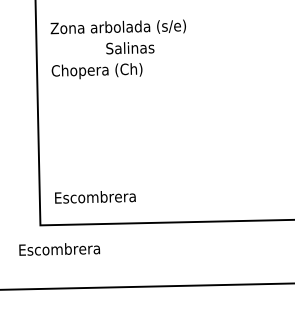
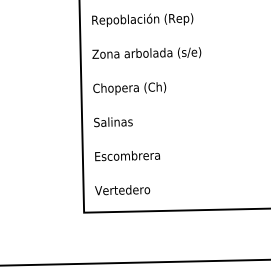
text: (130, 48) -> (113, 122), moved
text: (94, 197) -> (127, 190), Escombrera -> Vertedero
text: (59, 250) -> (127, 156), moved

